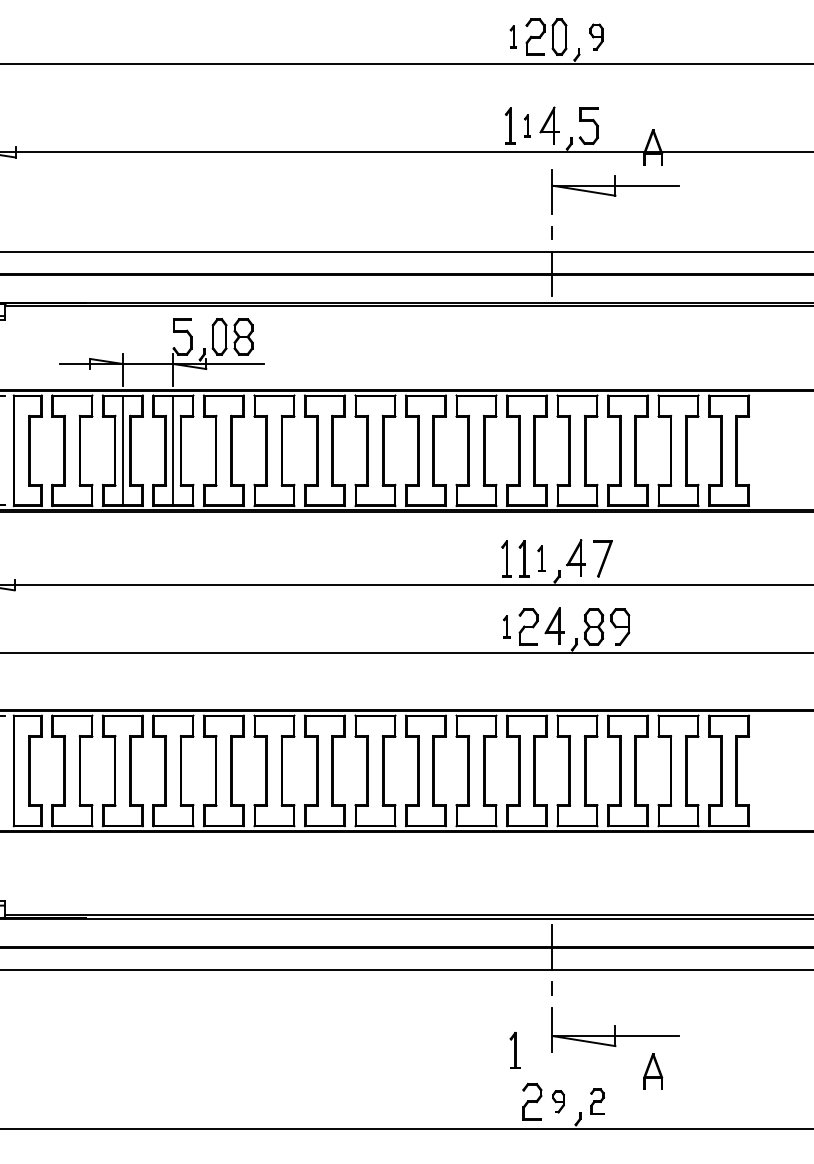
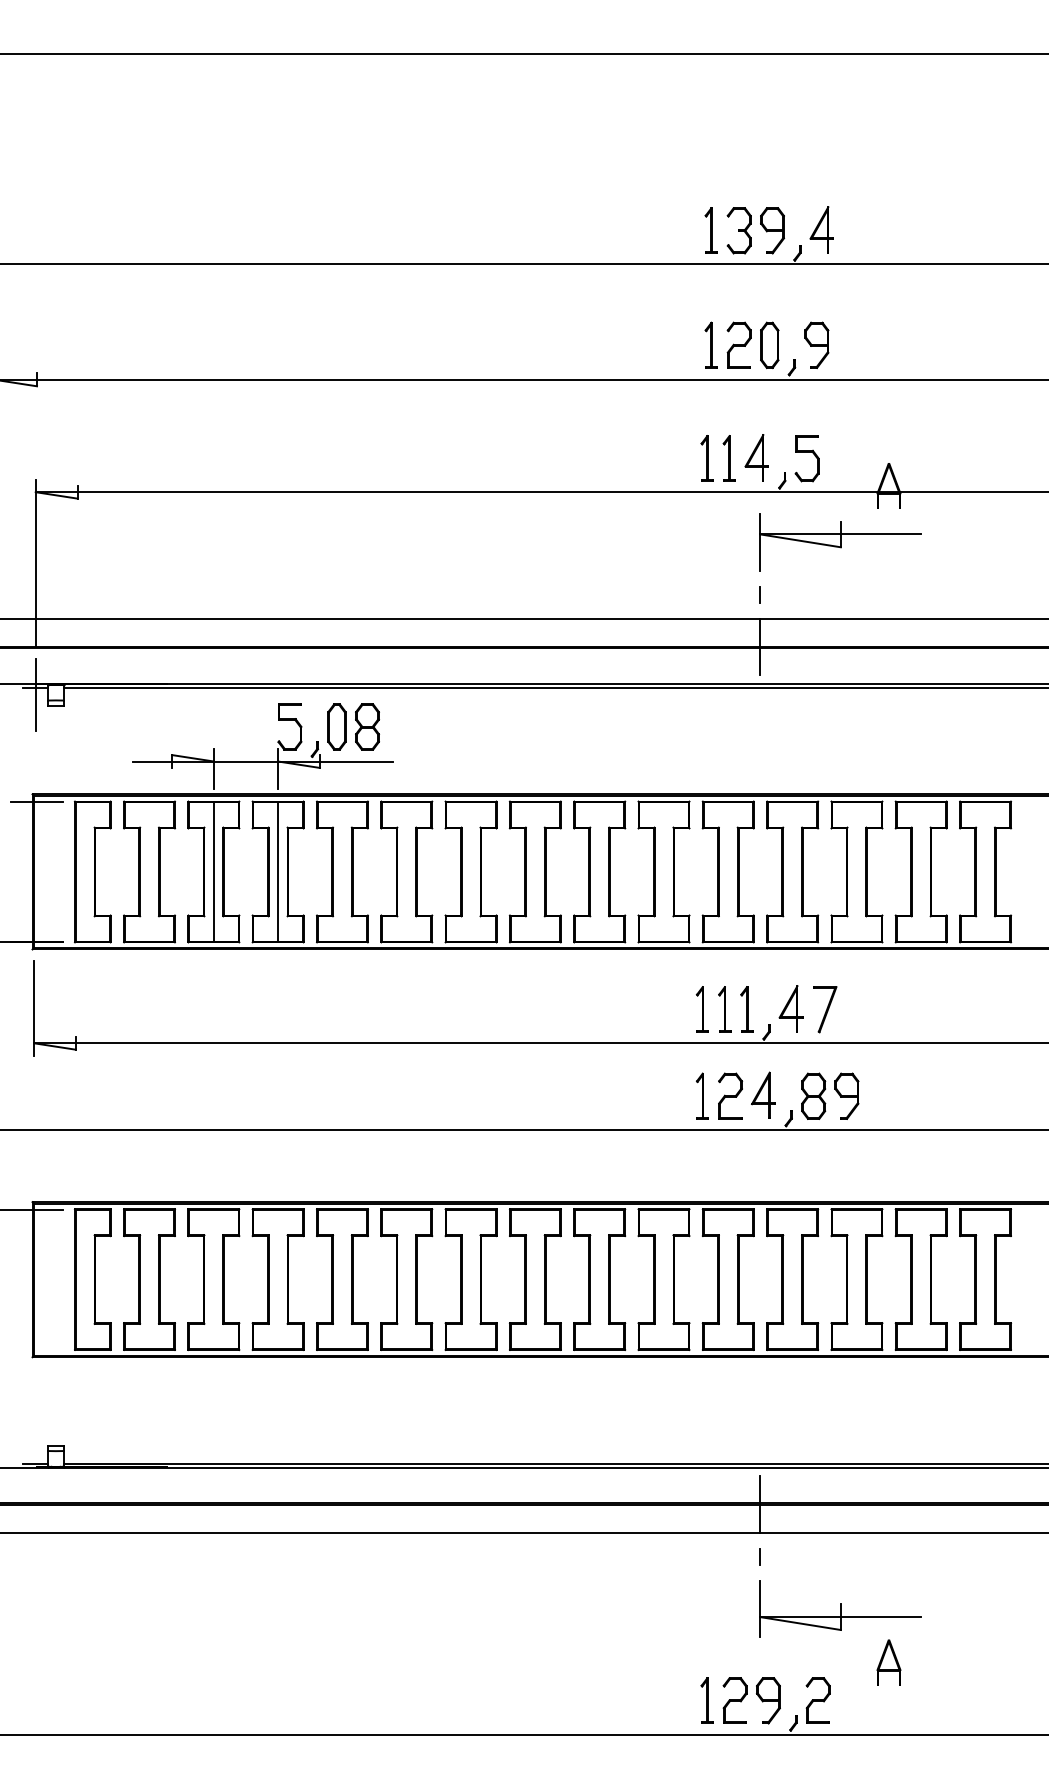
part: (512, 36) -> (710, 344), size x1.67
part: (596, 36) -> (816, 344), size x1.43
part: (527, 126) -> (728, 458), size x1.67
part: (541, 558) -> (746, 1009), size x1.43
part: (506, 626) -> (702, 1095), size x1.67
part: (514, 1050) -> (706, 1700), moved
part: (558, 1101) -> (768, 1700), size x1.67
part: (597, 1101) -> (817, 1700), size x1.43

